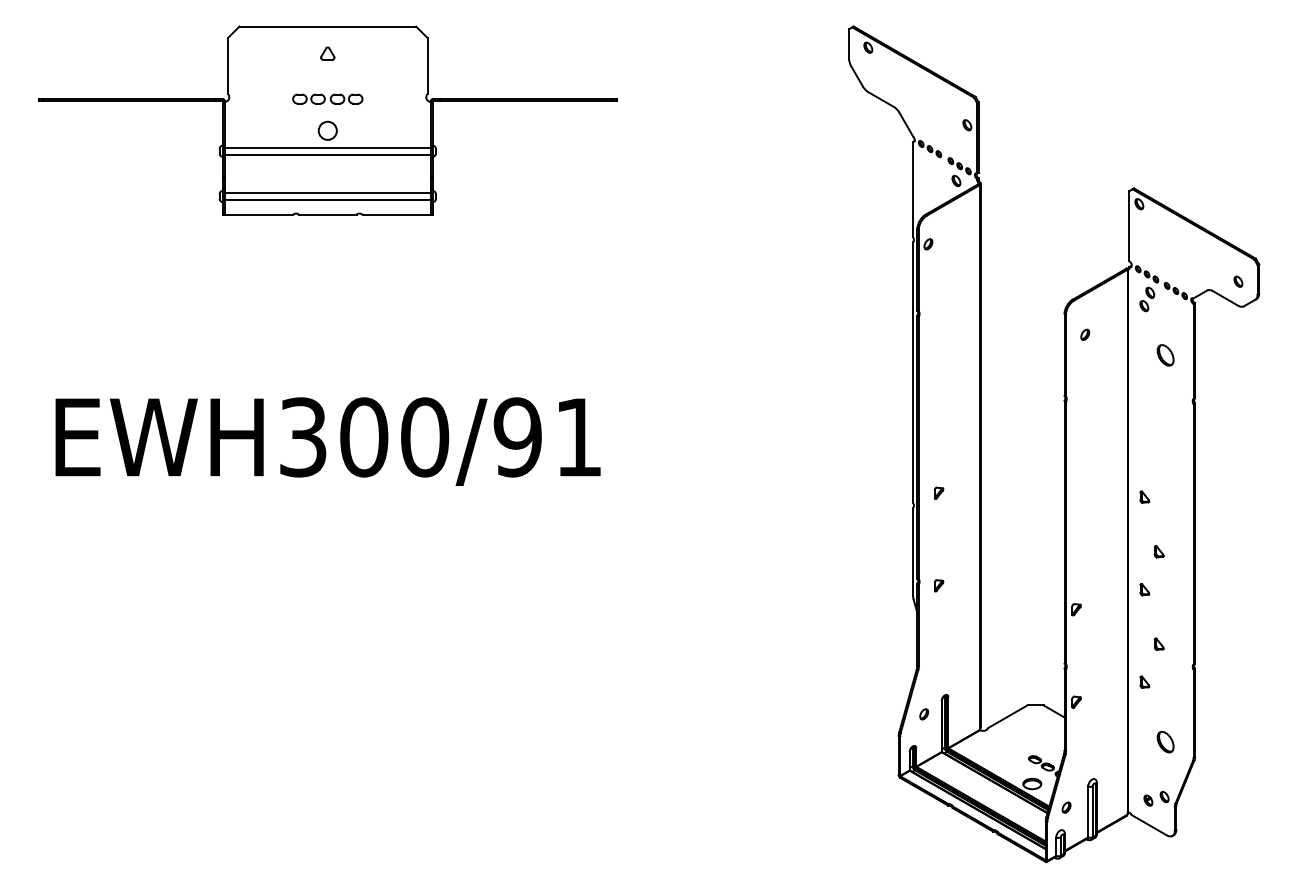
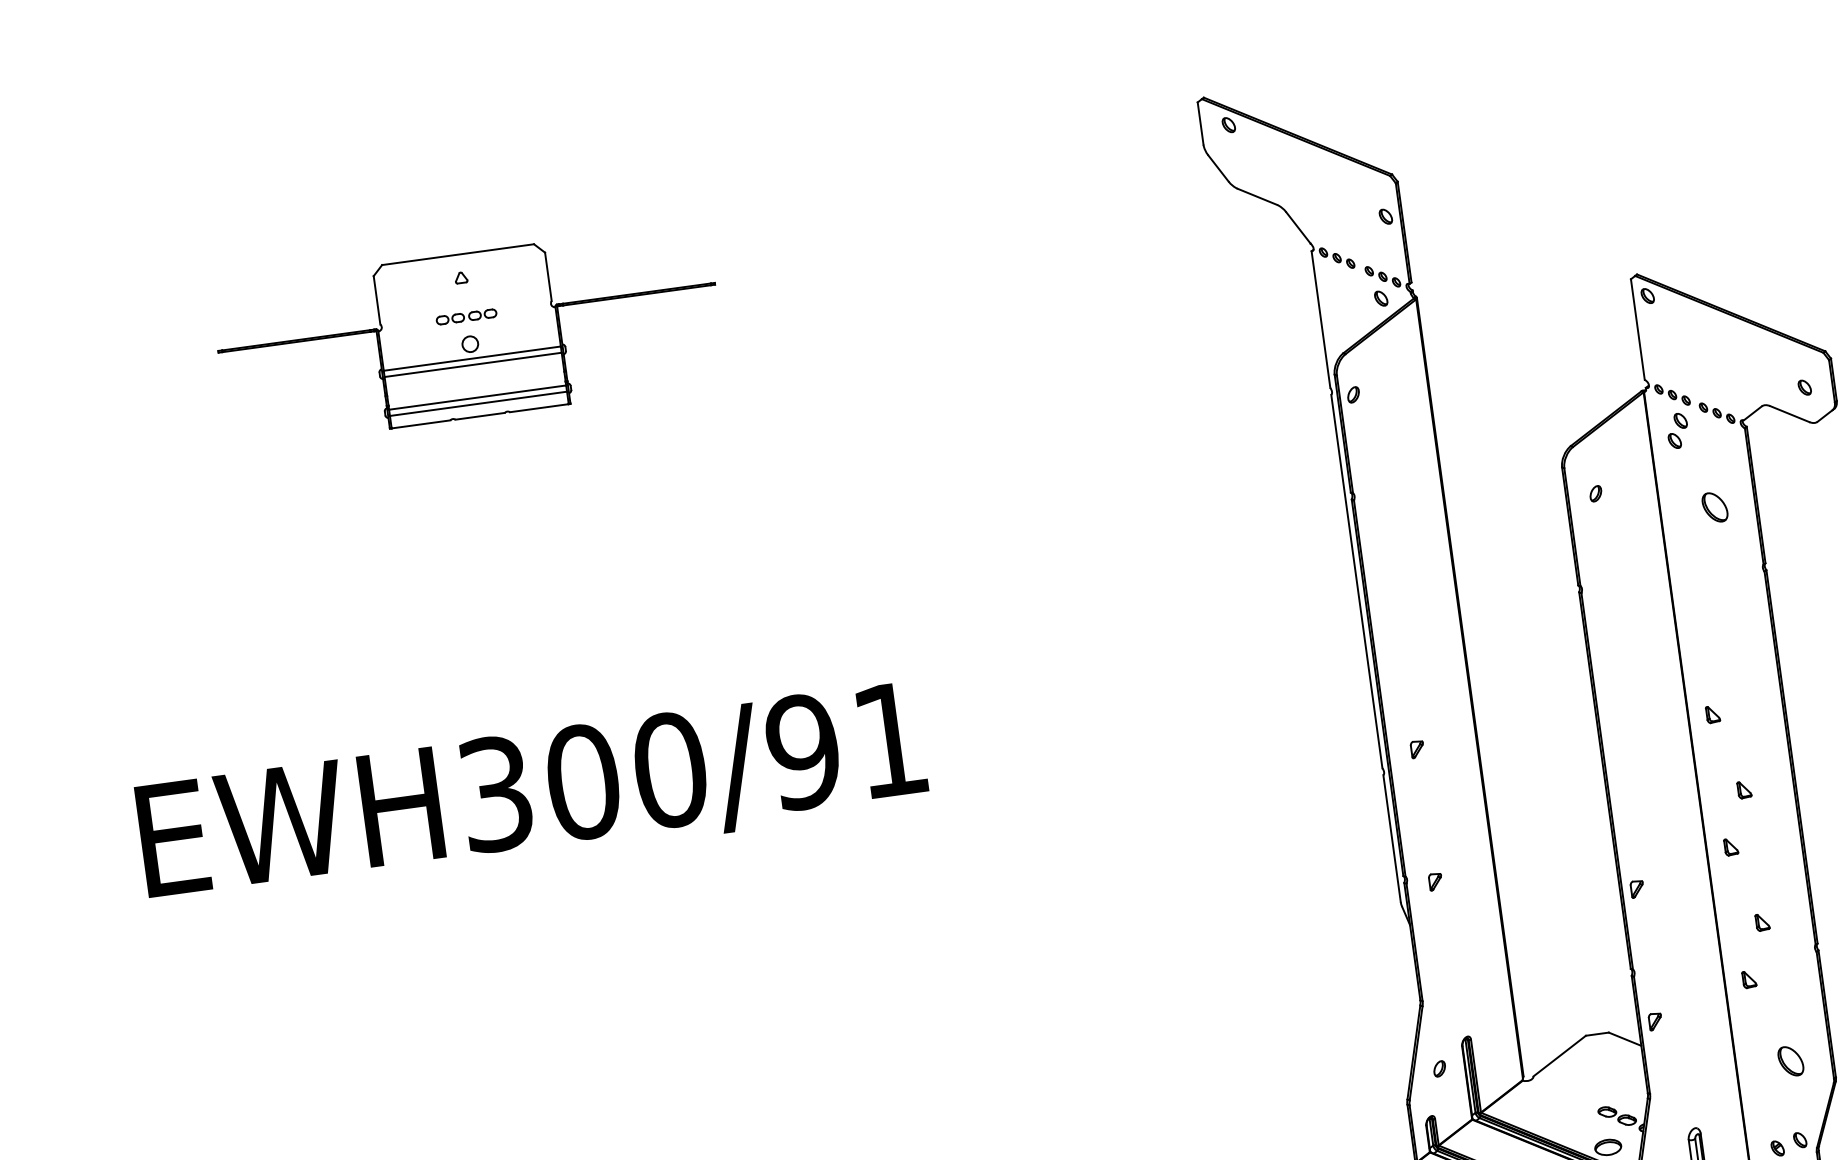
part: (327, 120) -> (468, 335), size x0.6

